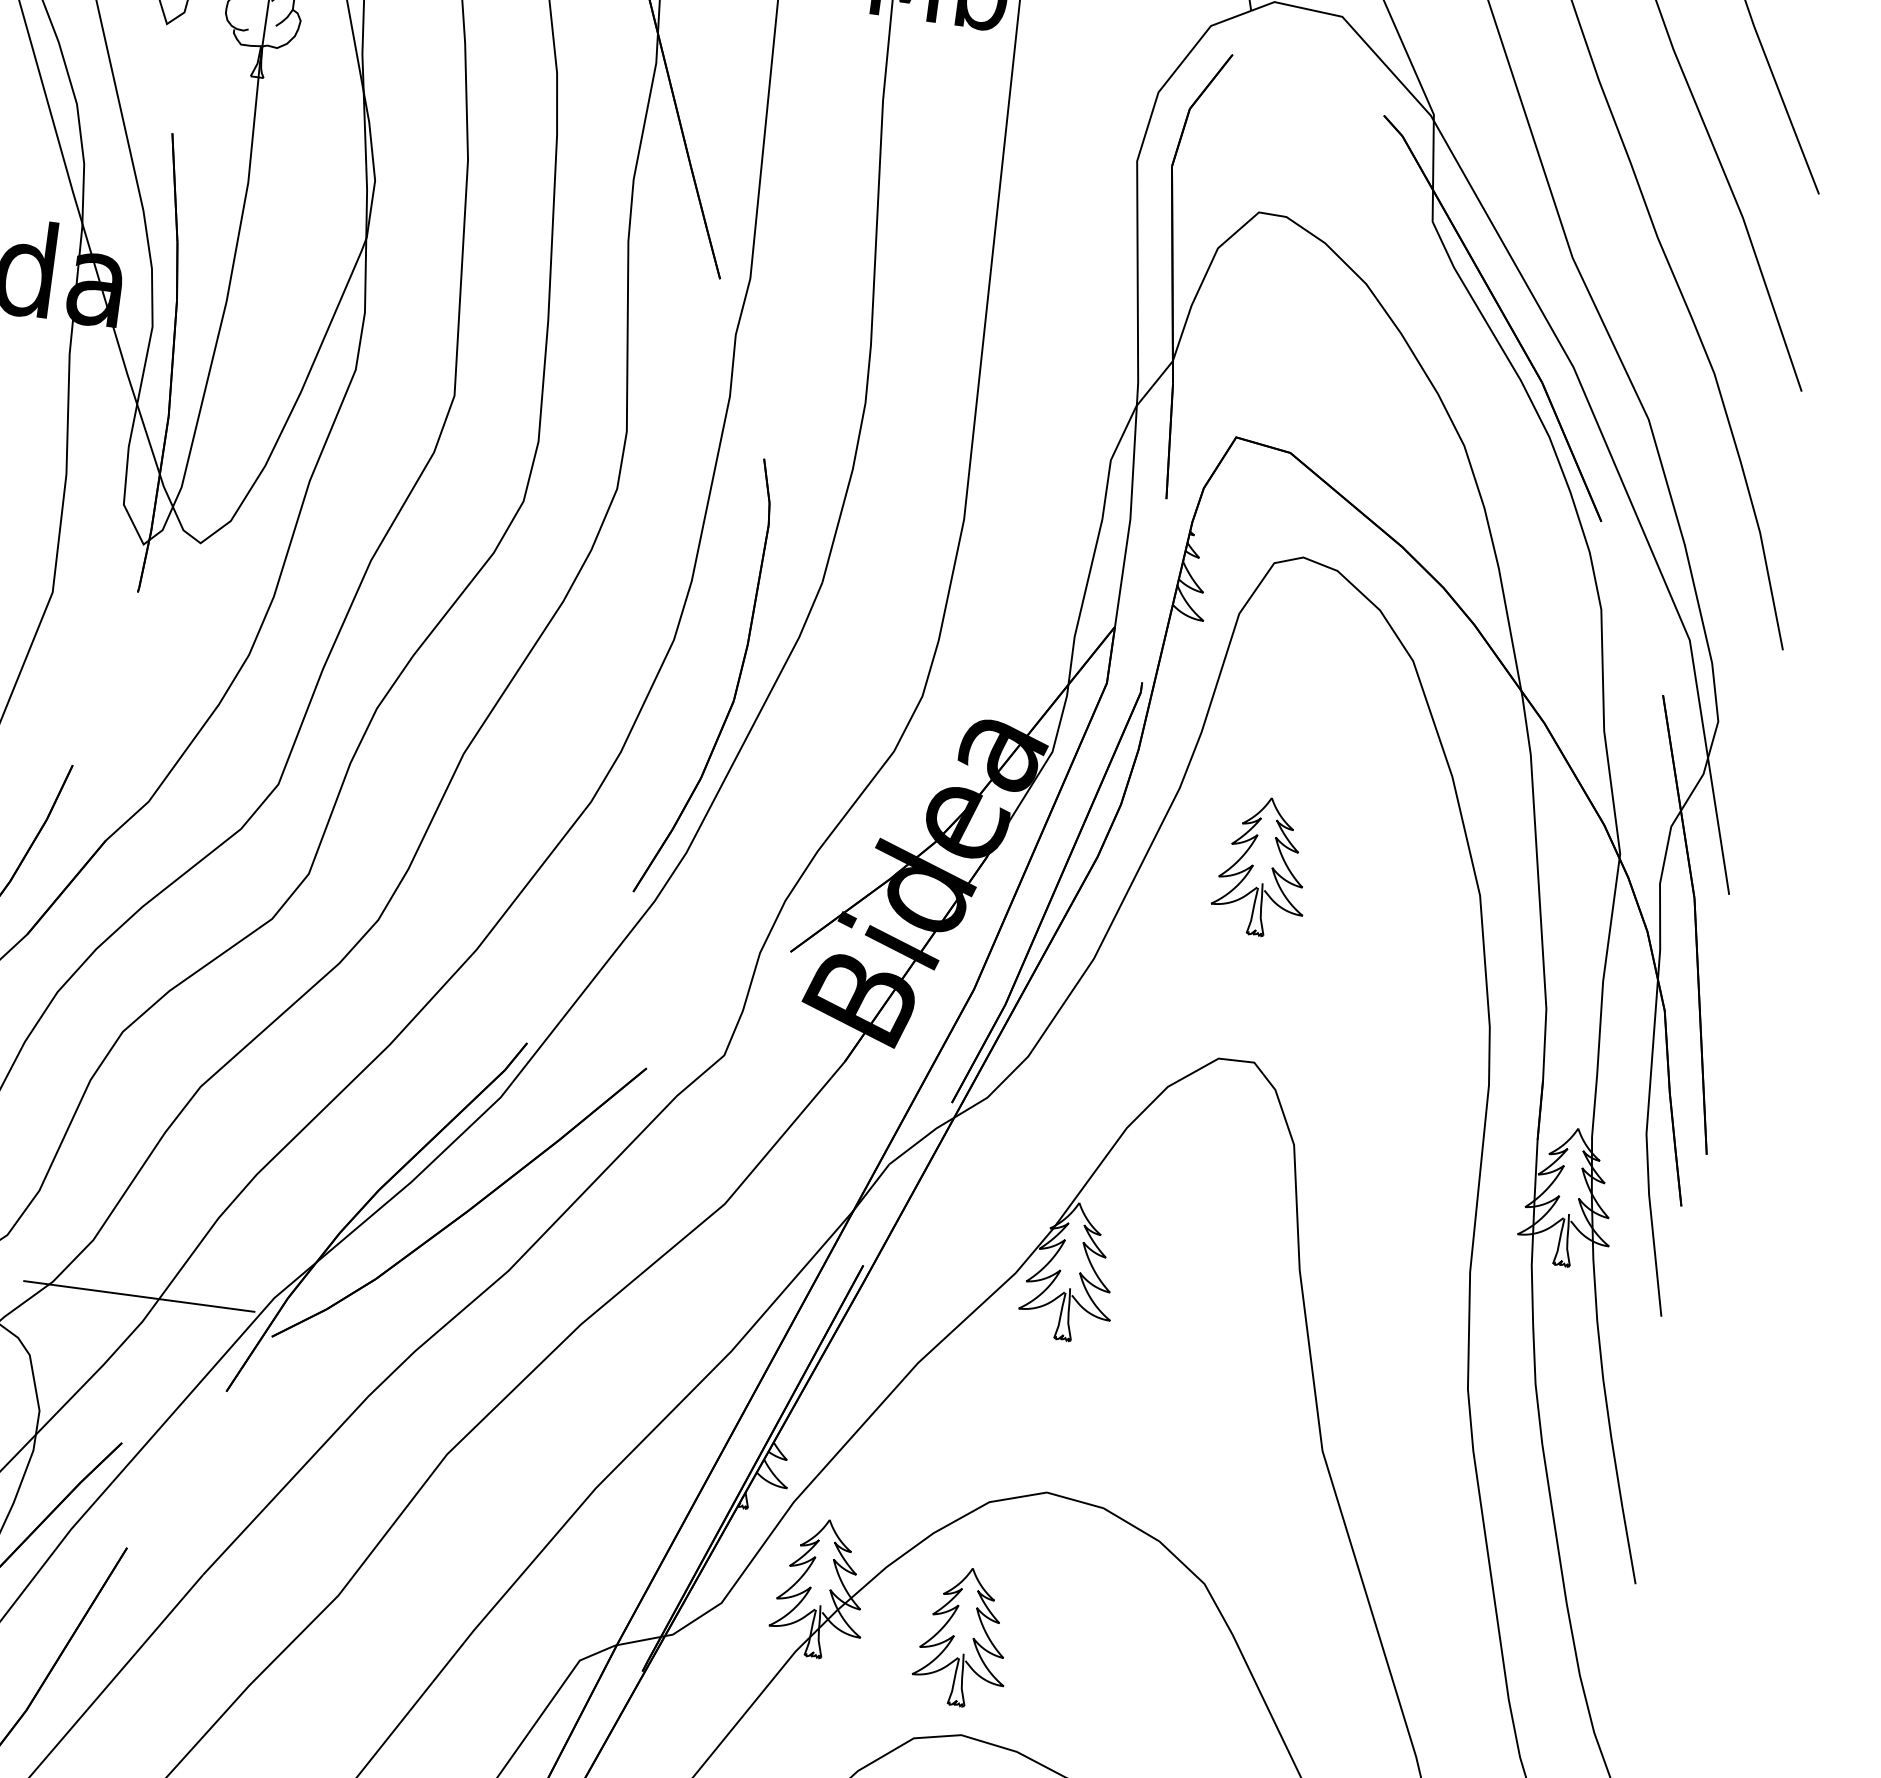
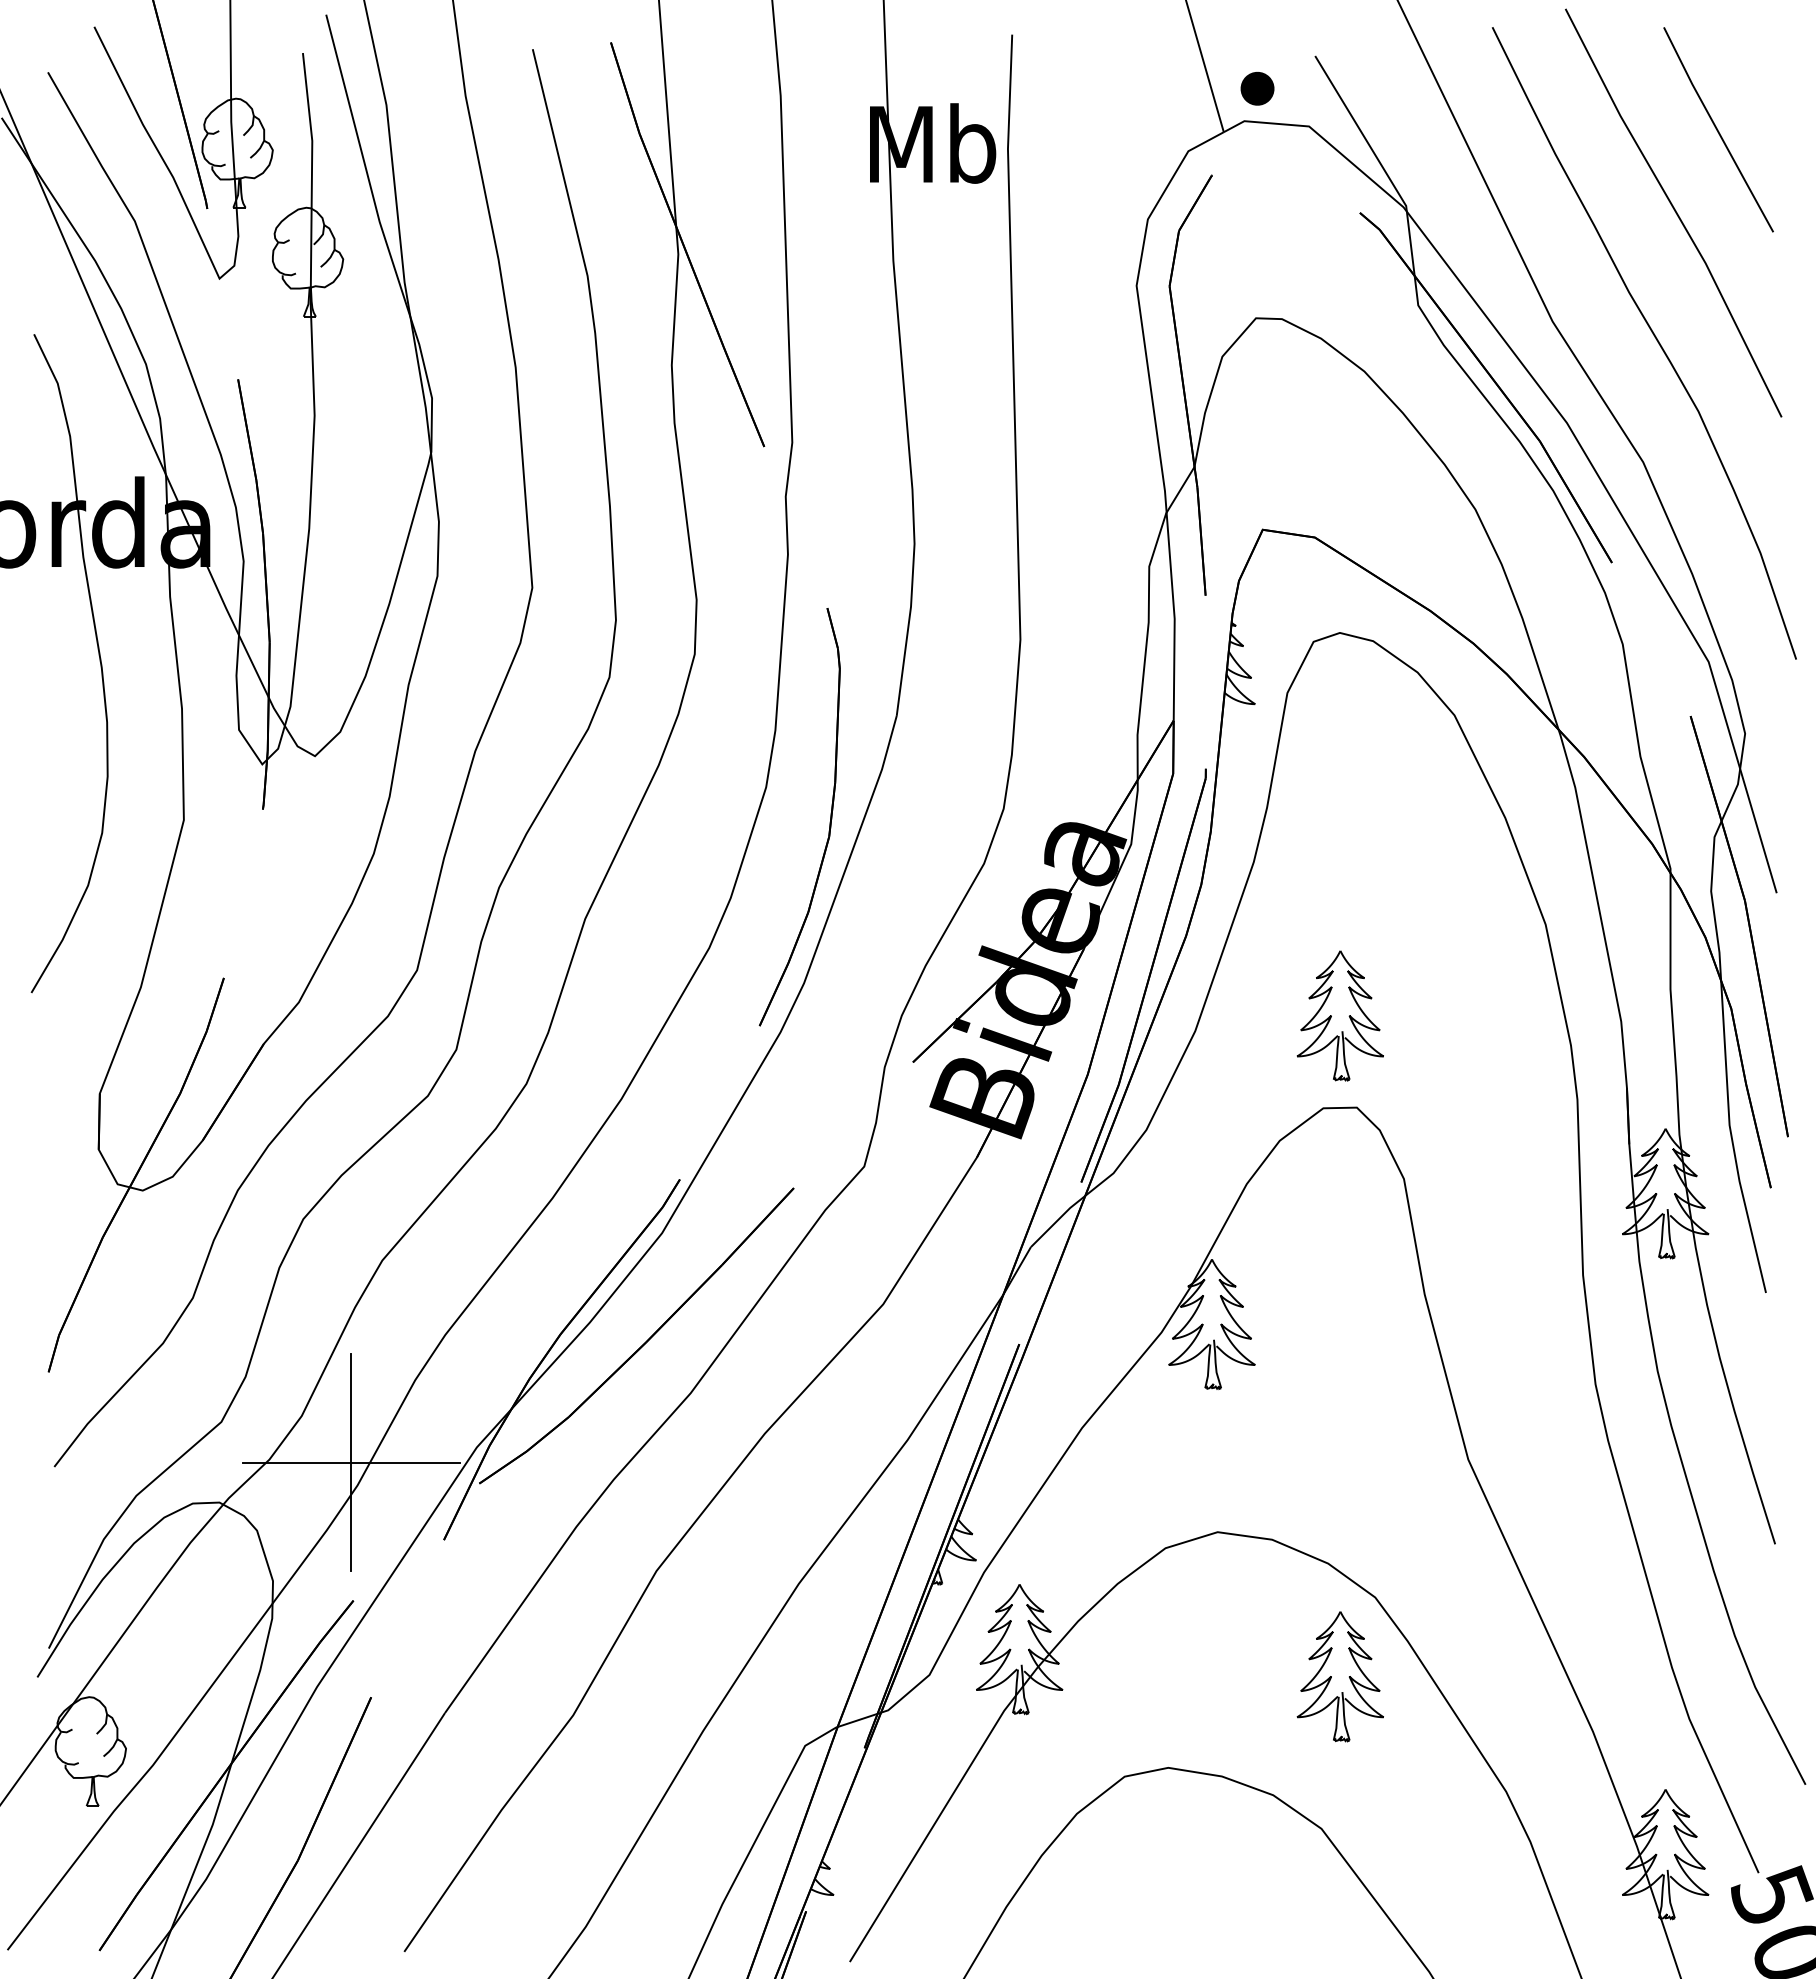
part: (1261, 866) -> (1339, 1015), moved
line: (139, 1296) -> (351, 1462), added
part: (962, 1636) -> (1339, 1676), moved

